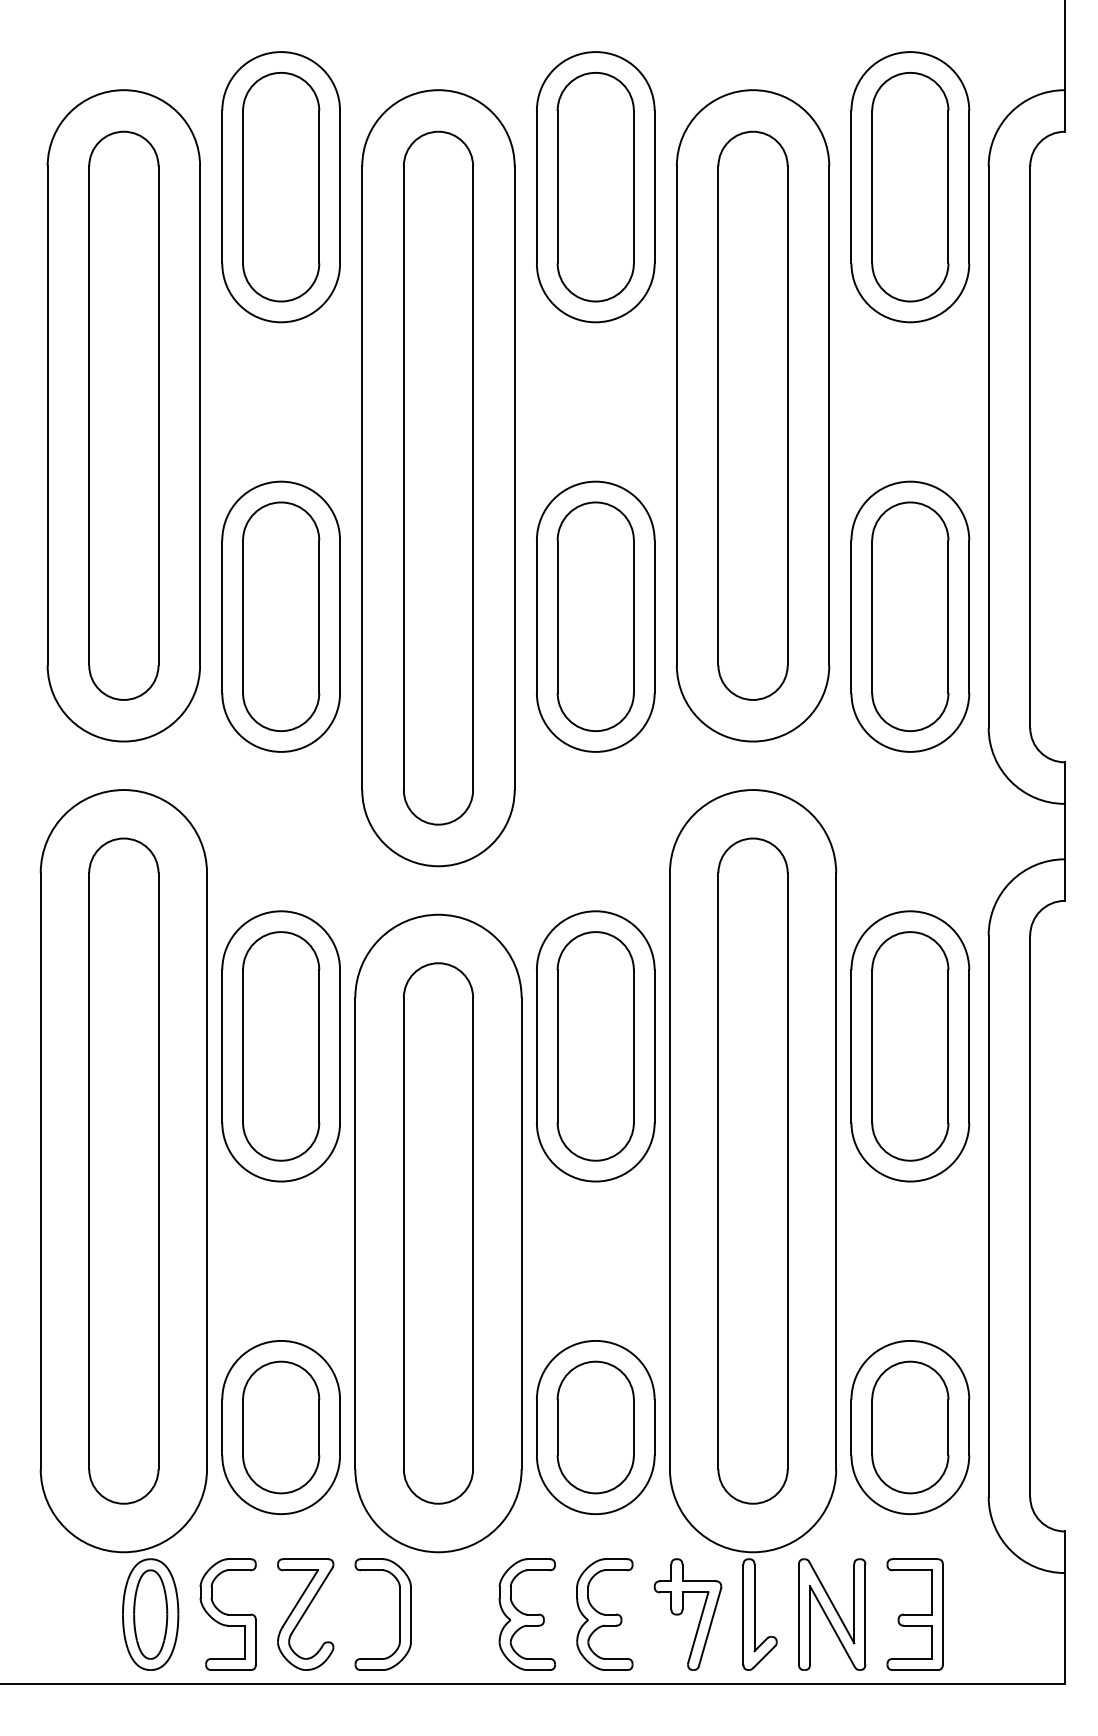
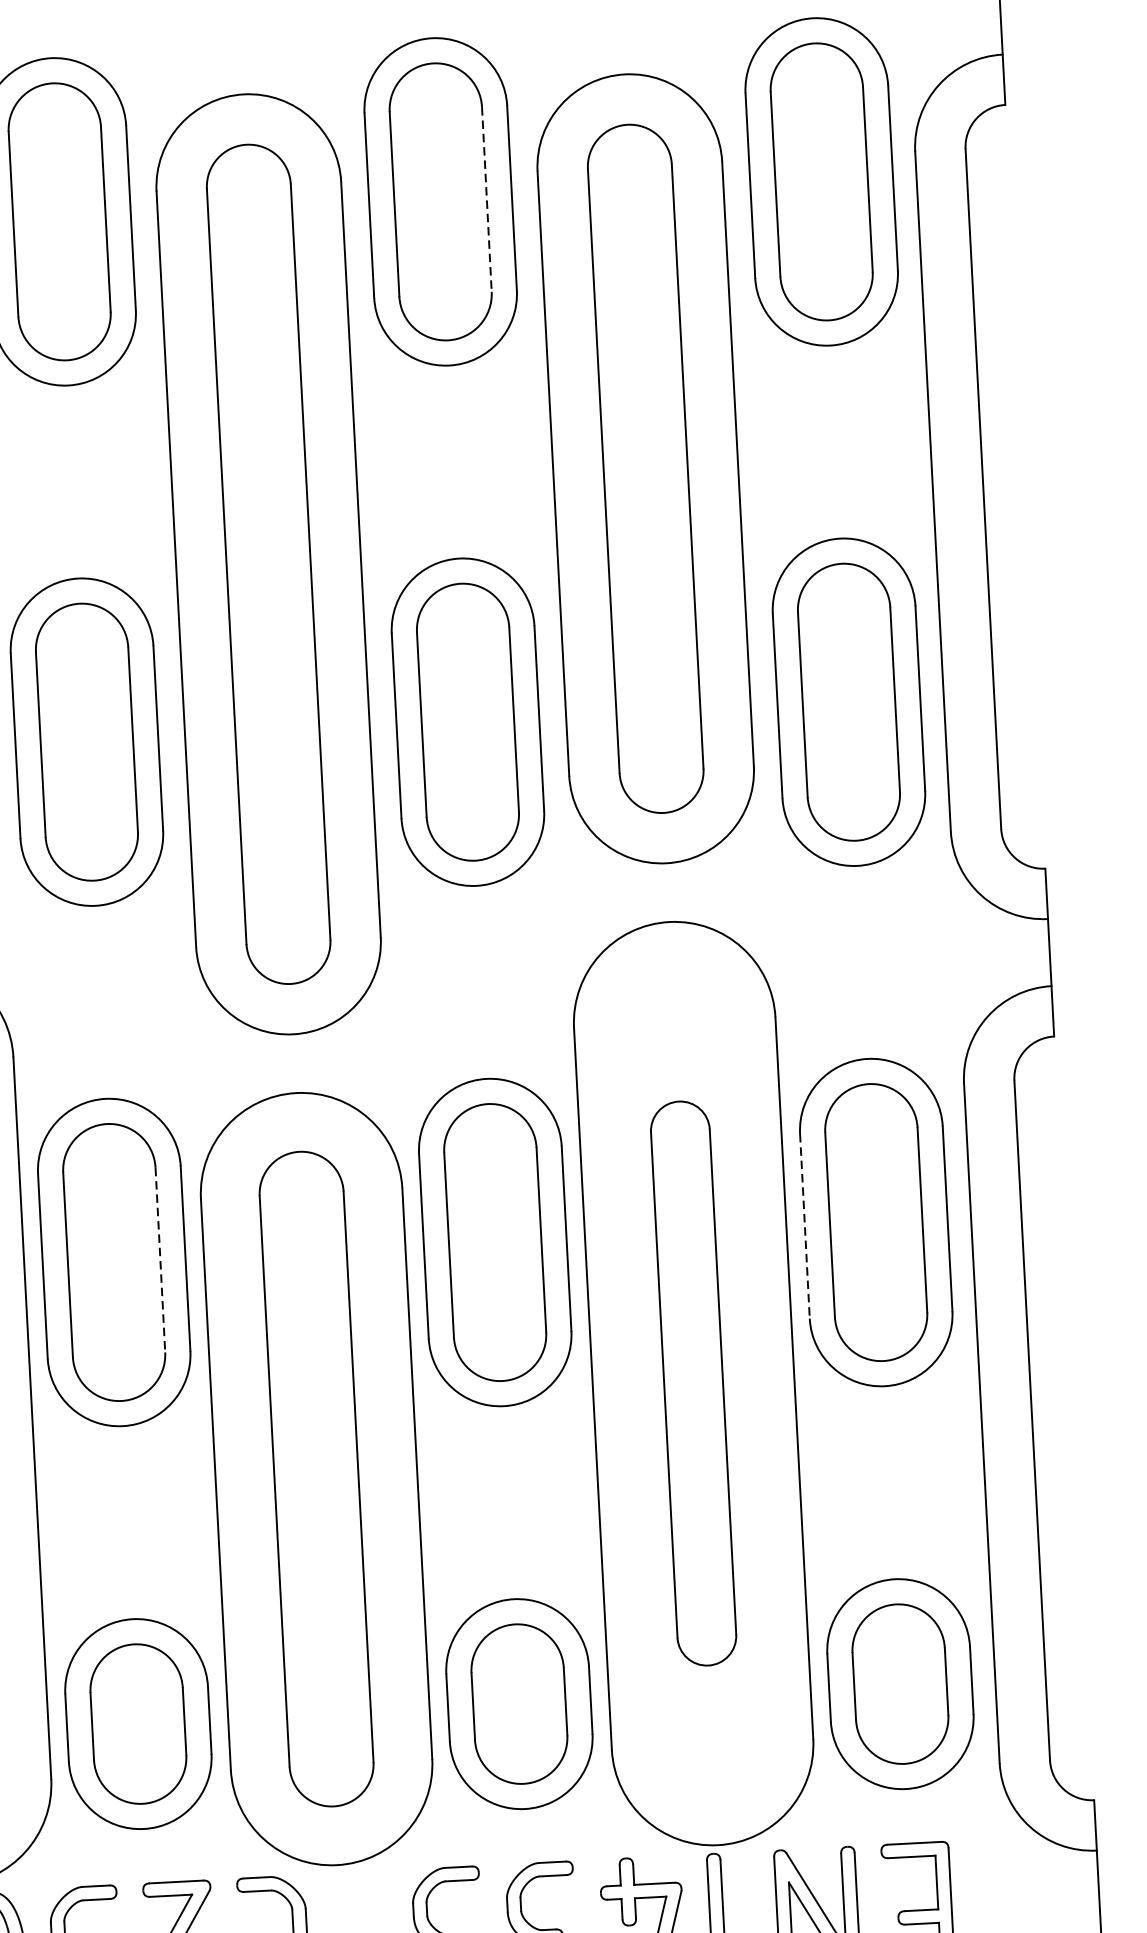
line: (633, 187) -> (486, 199), solid -> dashed
line: (319, 1046) -> (160, 1260), solid -> dashed
line: (851, 1046) -> (804, 1226), solid -> dashed
part: (752, 1170) -> (692, 1382), size x0.7

